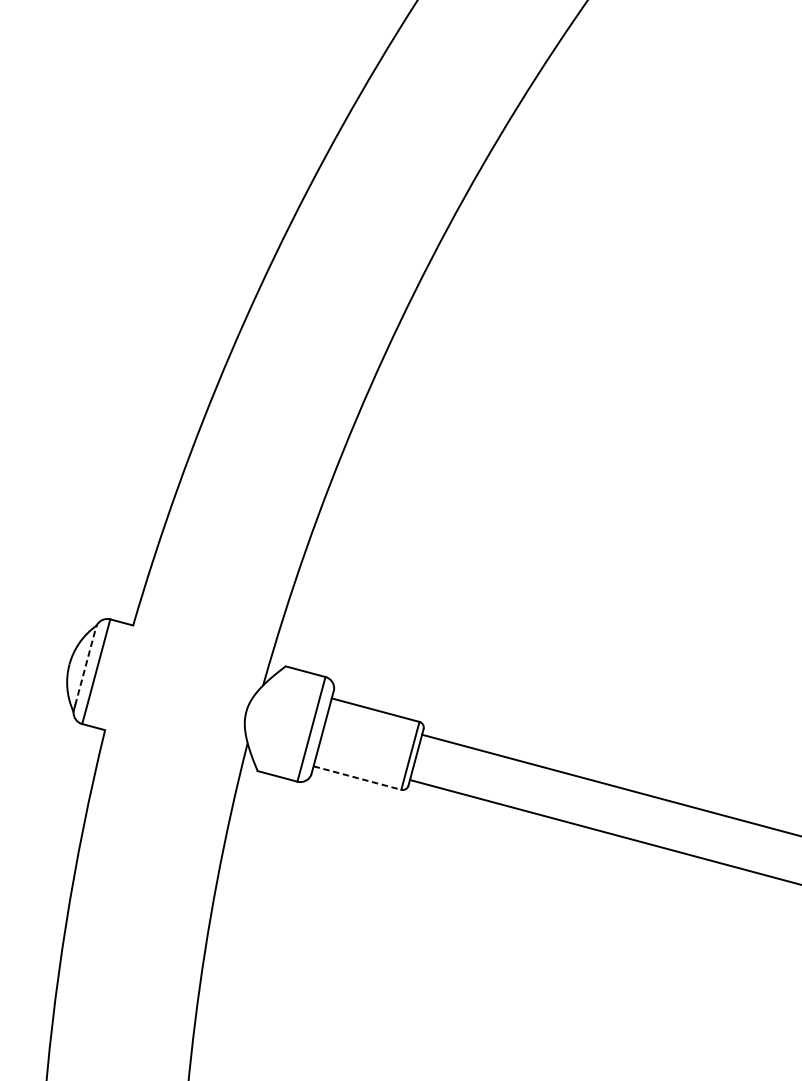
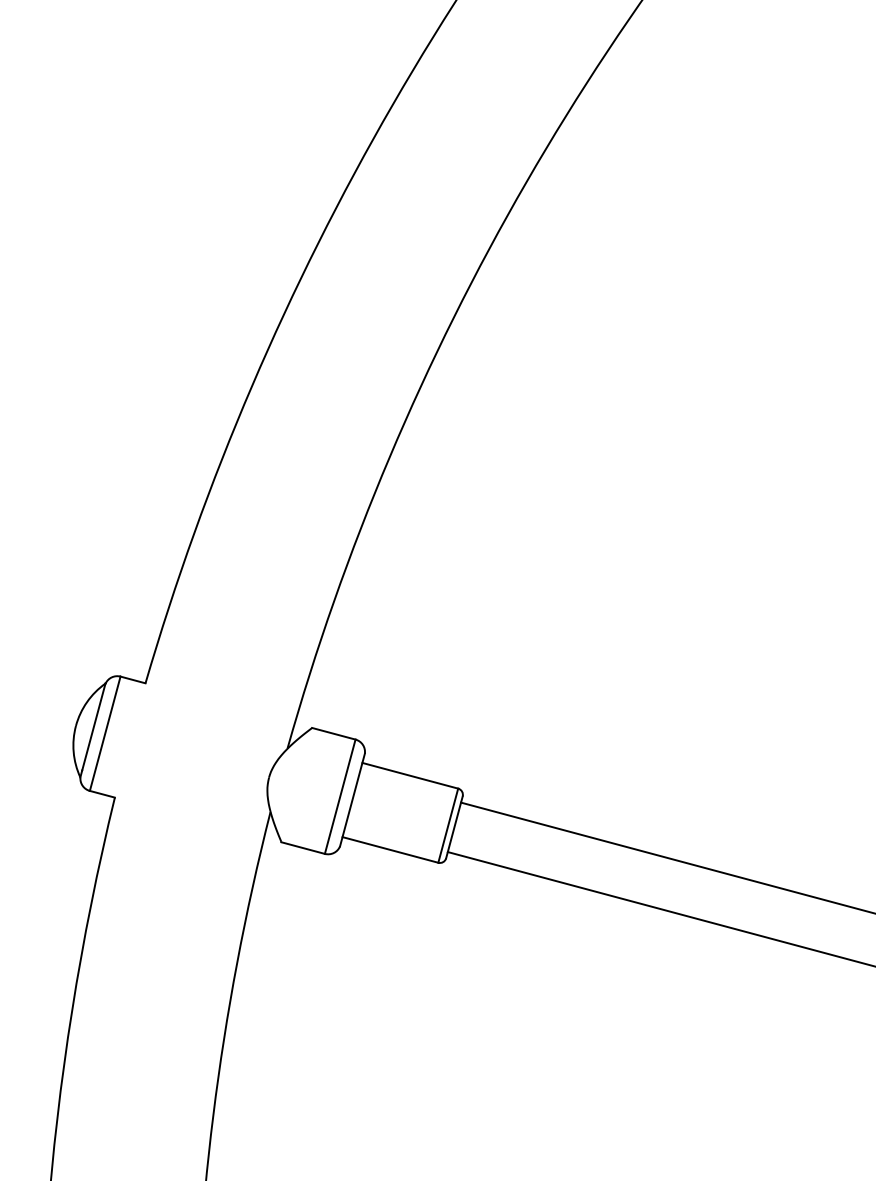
line: (86, 665) -> (94, 726), dashed -> solid
line: (357, 777) -> (390, 849), dashed -> solid

